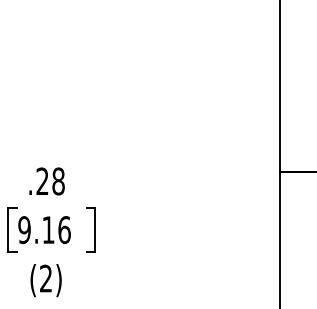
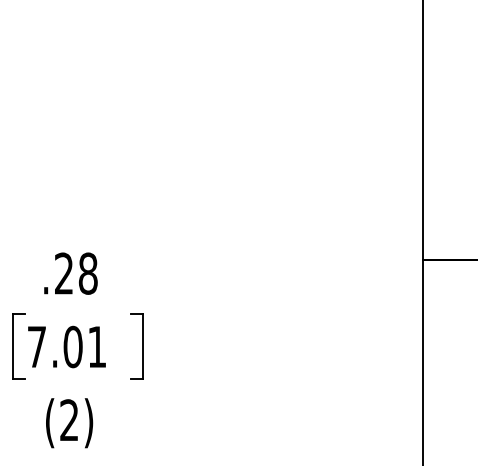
text: (44, 230) -> (67, 347), 9.16 -> 7.01

